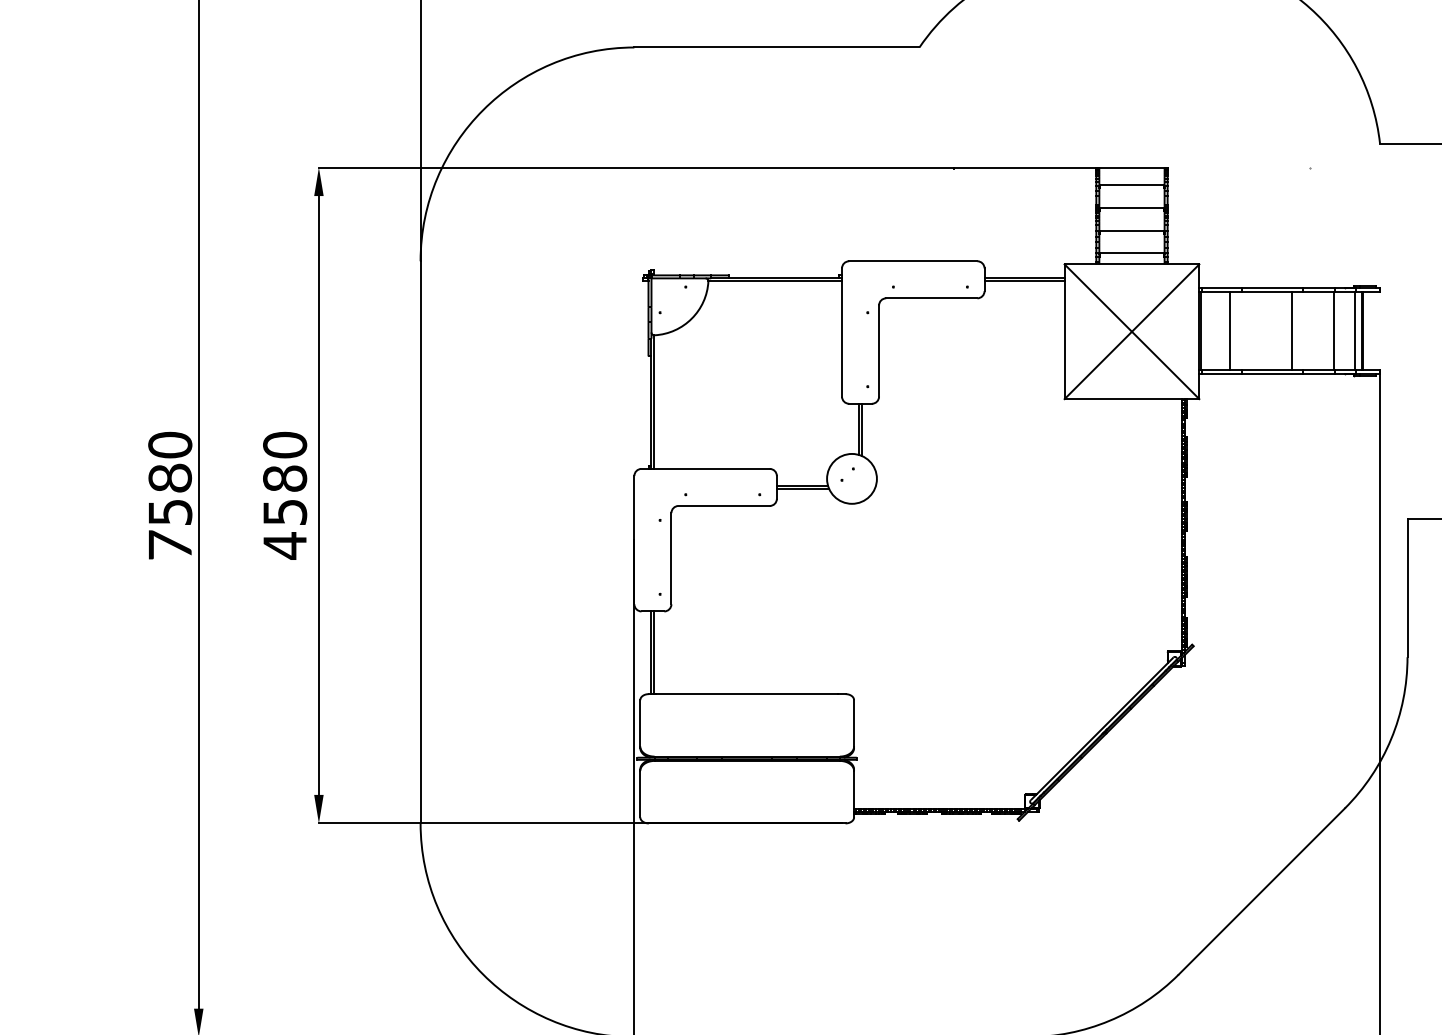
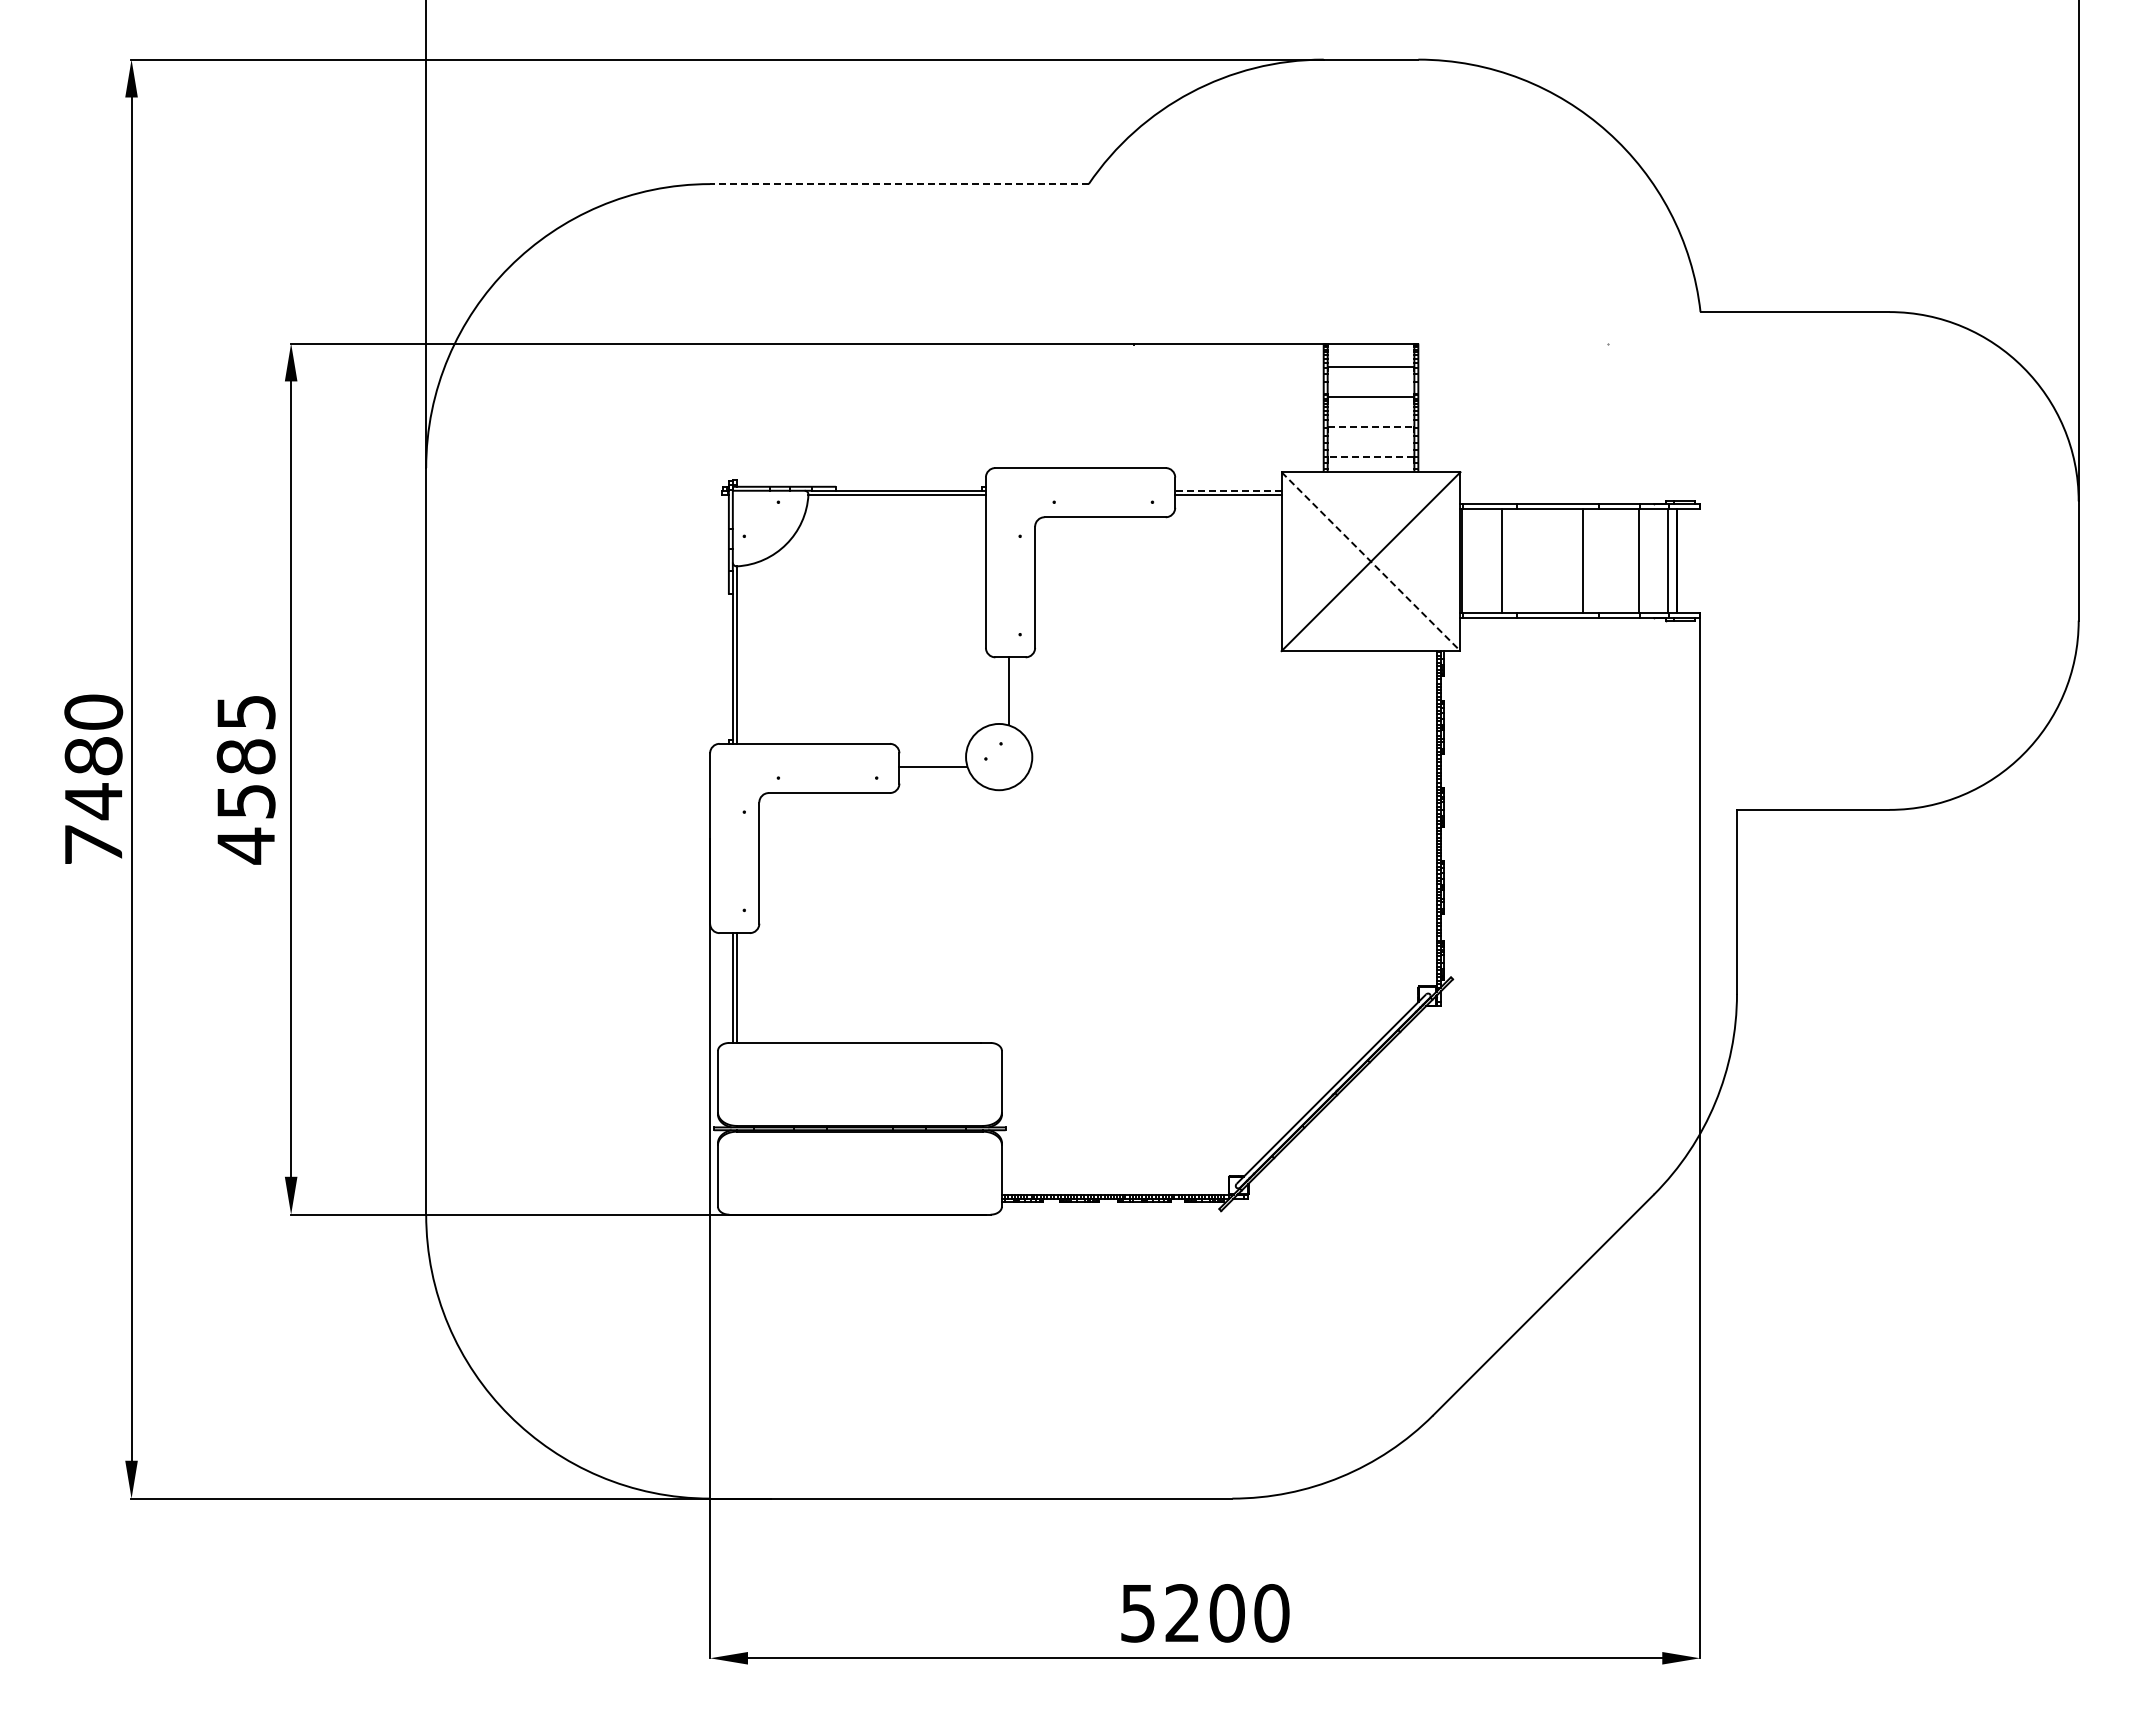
line: (776, 47) -> (898, 184), solid -> dashed
line: (1132, 230) -> (1371, 427), solid -> dashed
line: (1132, 253) -> (1371, 457), solid -> dashed
line: (1023, 278) -> (1227, 490), solid -> dashed
line: (1132, 332) -> (1371, 562), solid -> dashed
line: (862, 429) -> (1012, 691), removed
text: (284, 444) -> (245, 711), 4580 -> 4585
line: (802, 488) -> (933, 770), removed
text: (170, 512) -> (94, 801), 5 -> 4

